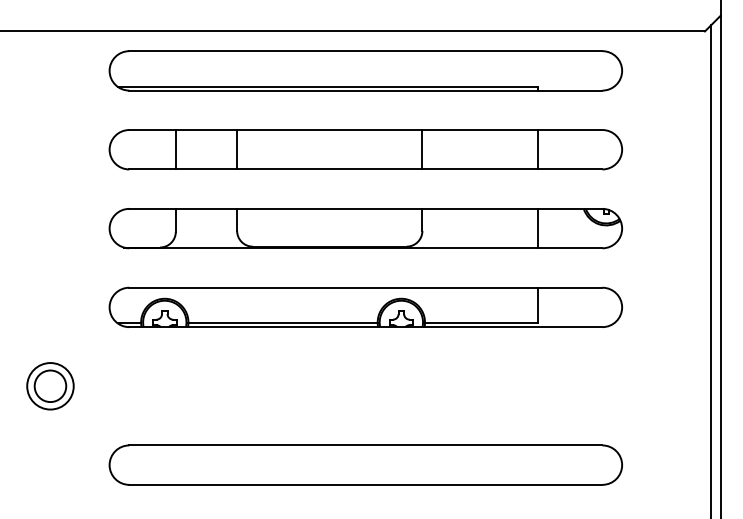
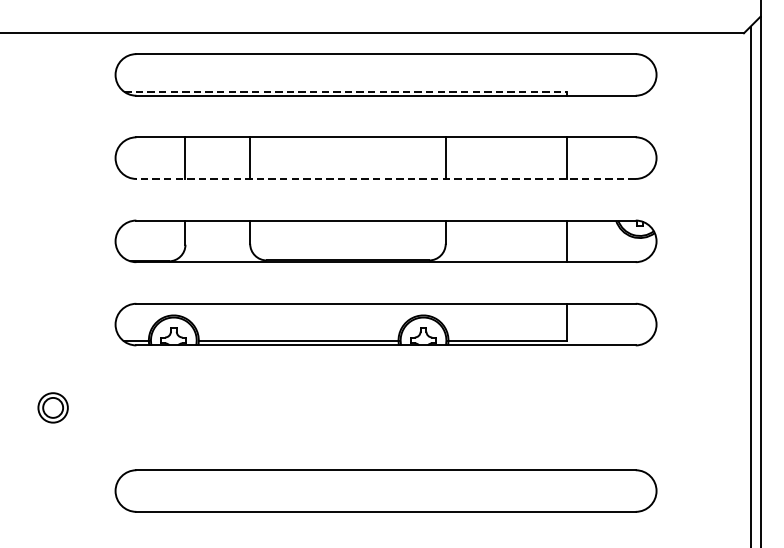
line: (327, 86) -> (345, 91), solid -> dashed
line: (365, 169) -> (385, 179), solid -> dashed
part: (50, 386) -> (53, 408), size x0.6

